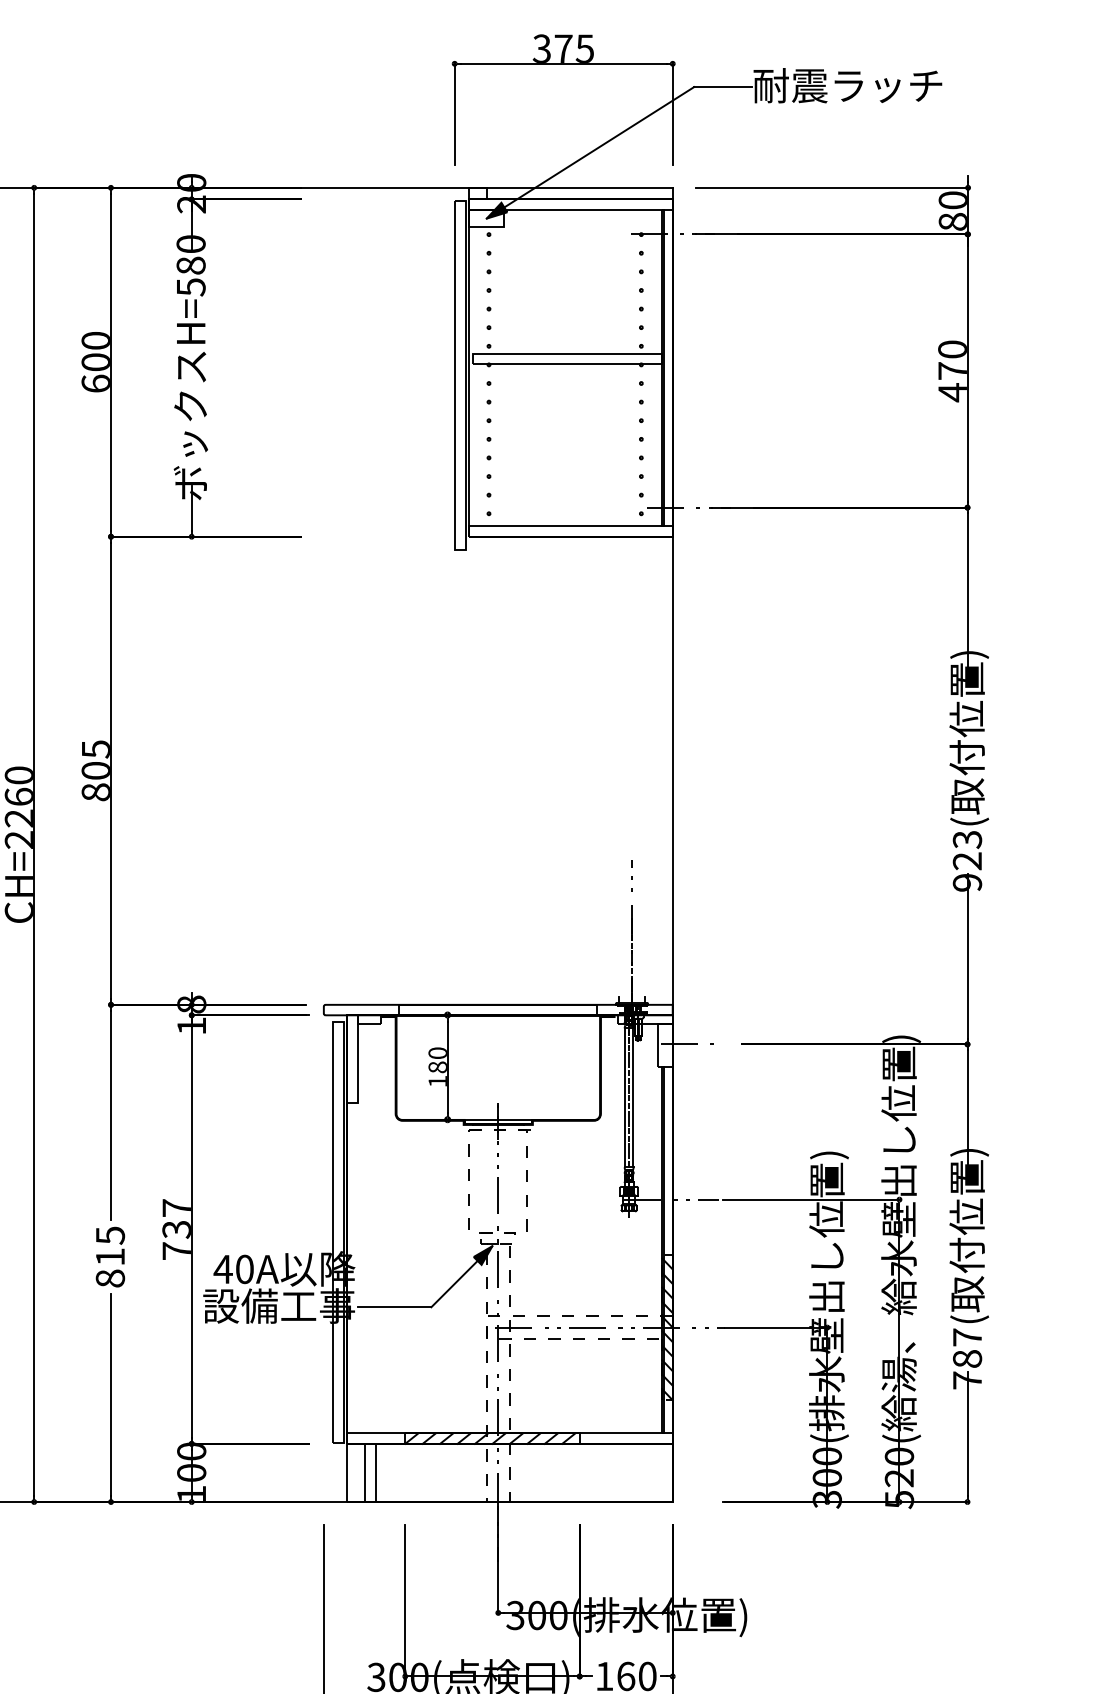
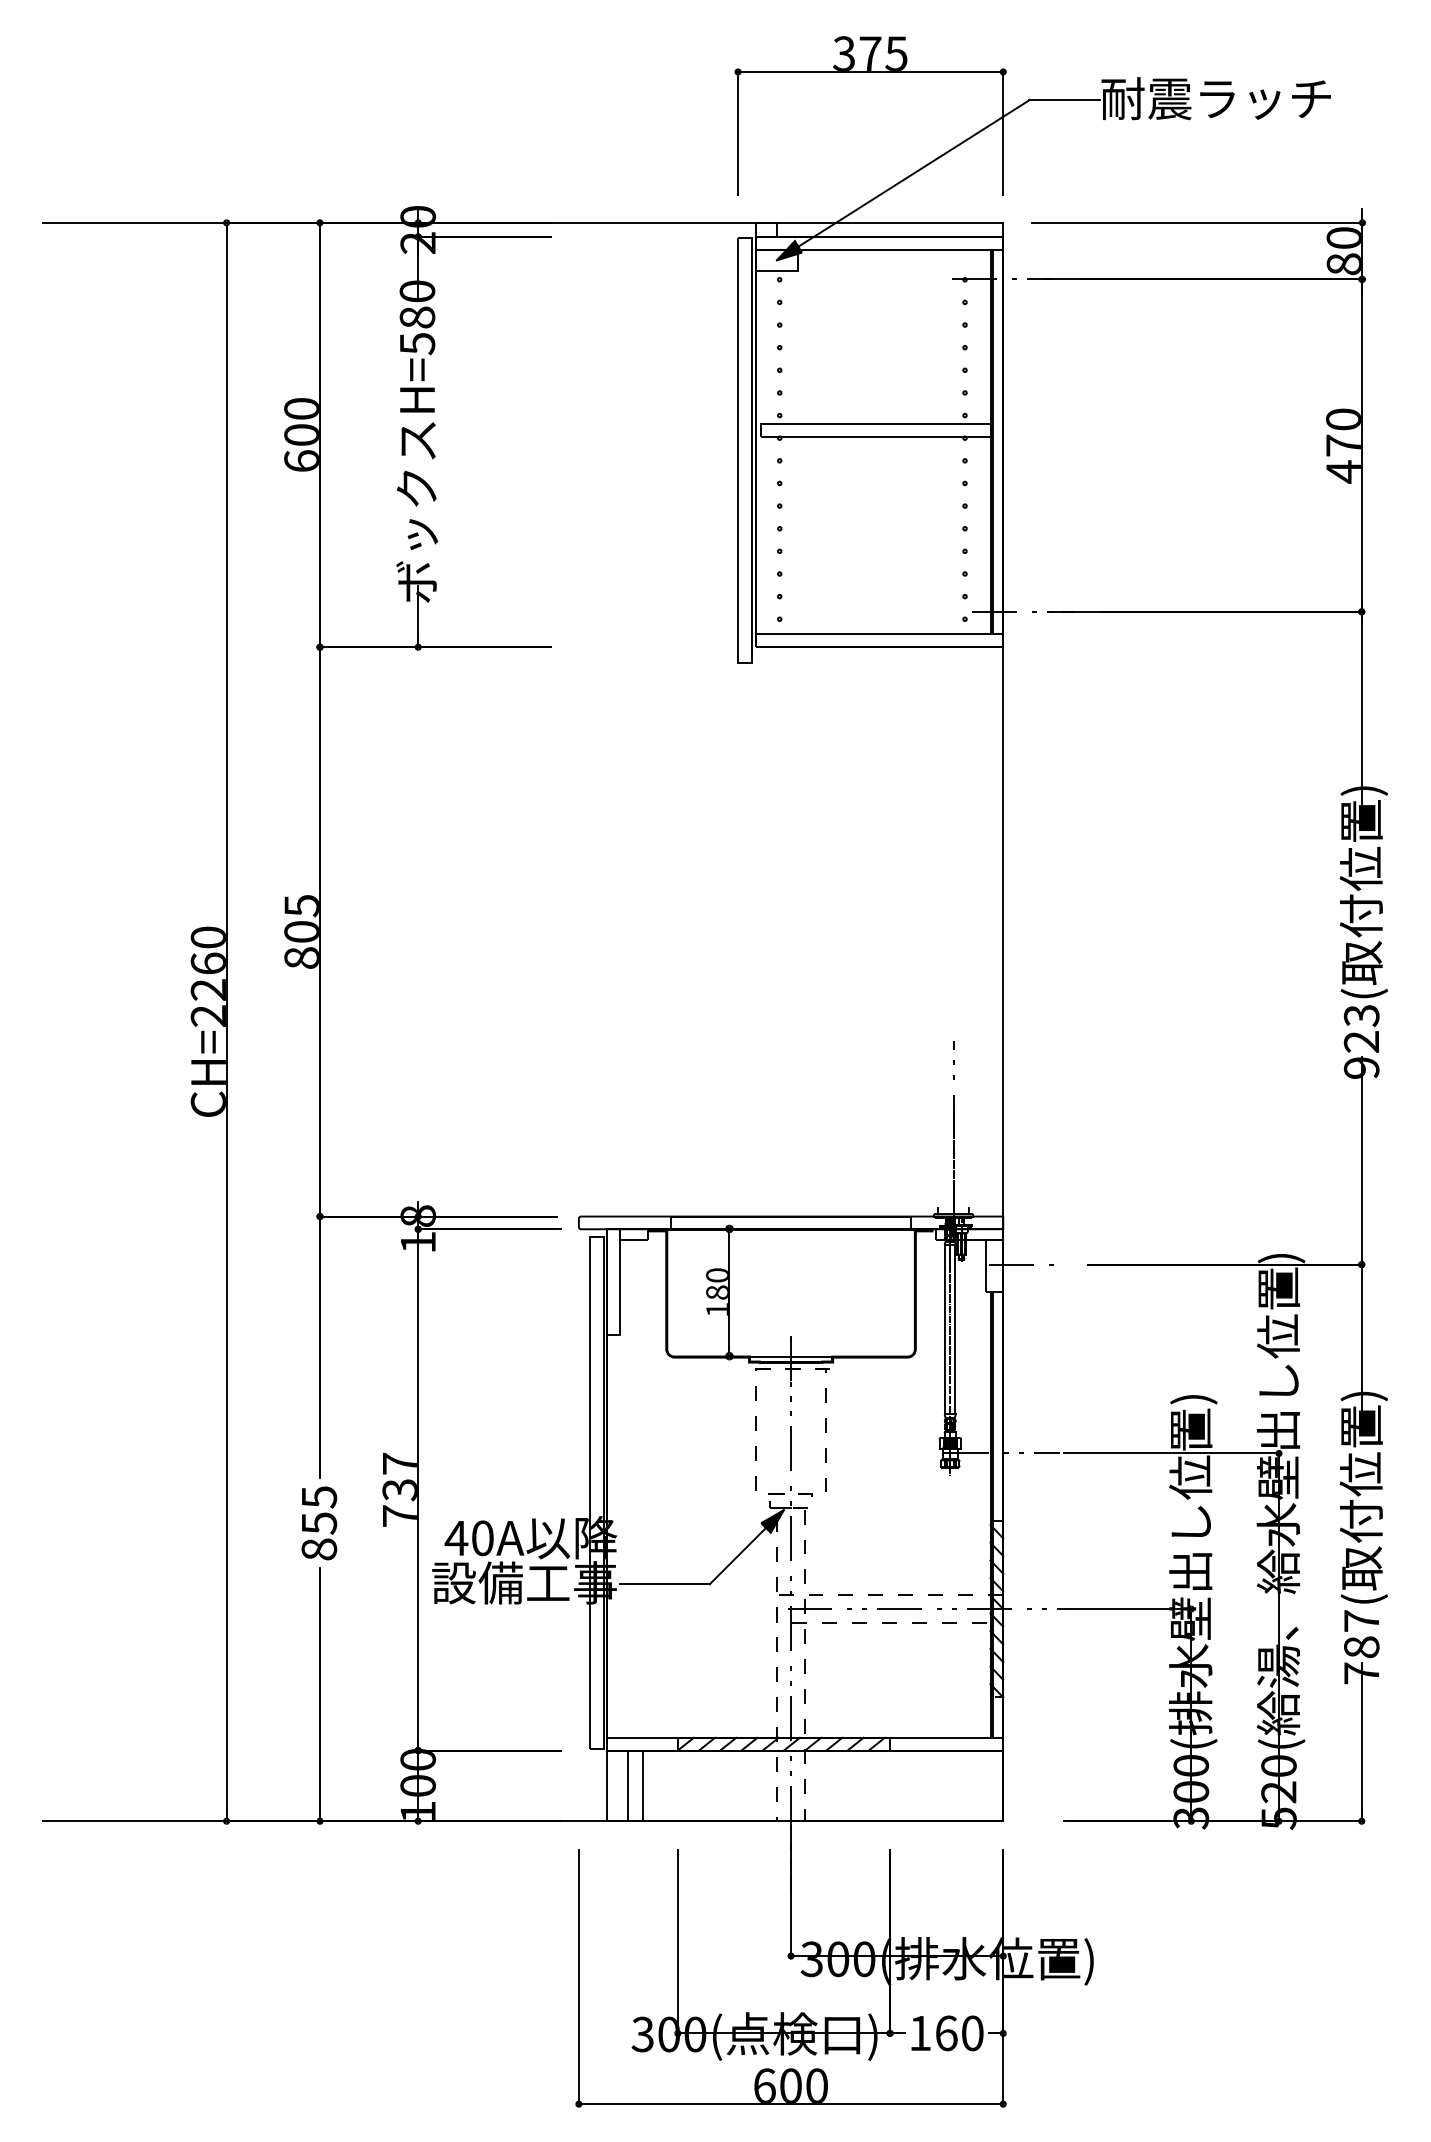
text: (110, 1257) -> (319, 1523), 815 -> 855

